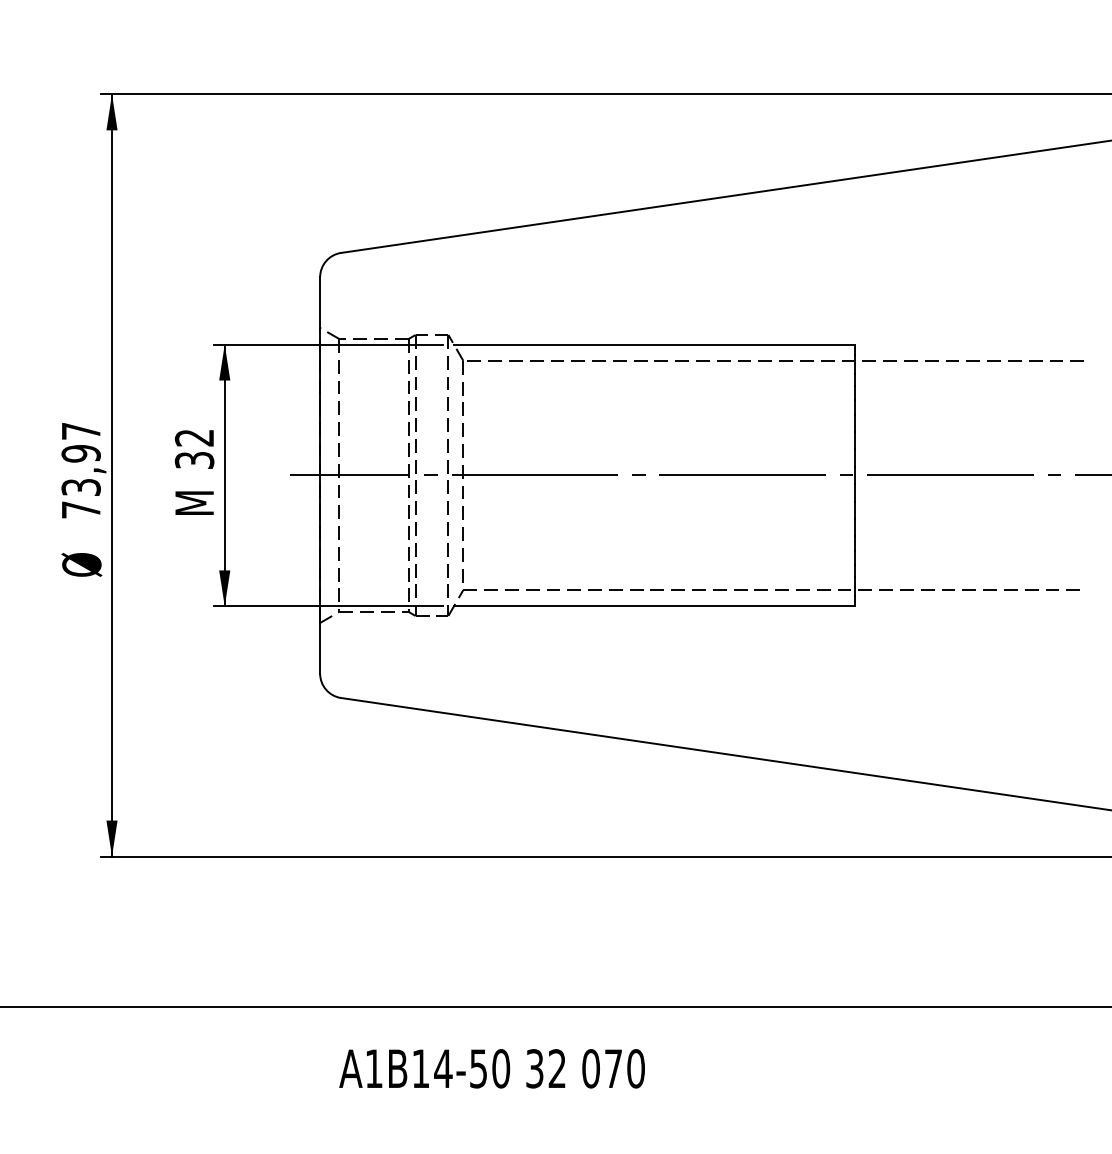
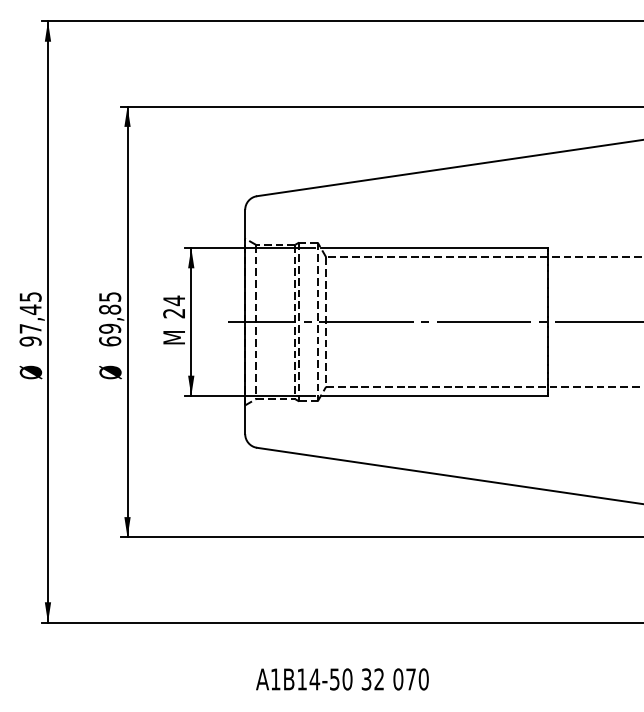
text: (195, 448) -> (174, 306), 32 -> 24
text: (81, 471) -> (110, 319), 73,97 -> 69,85
text: (492, 1068) -> (342, 679), moved

